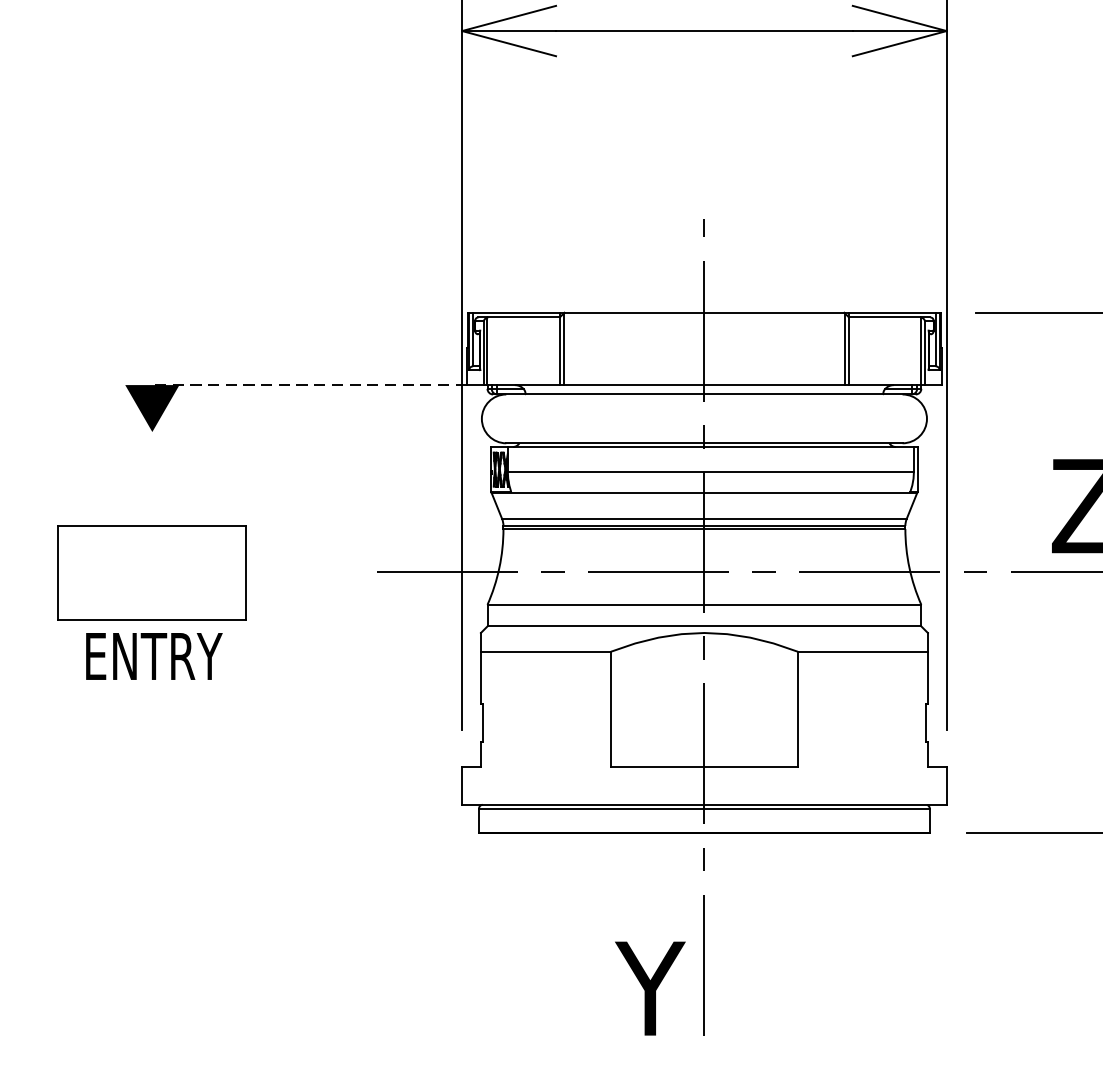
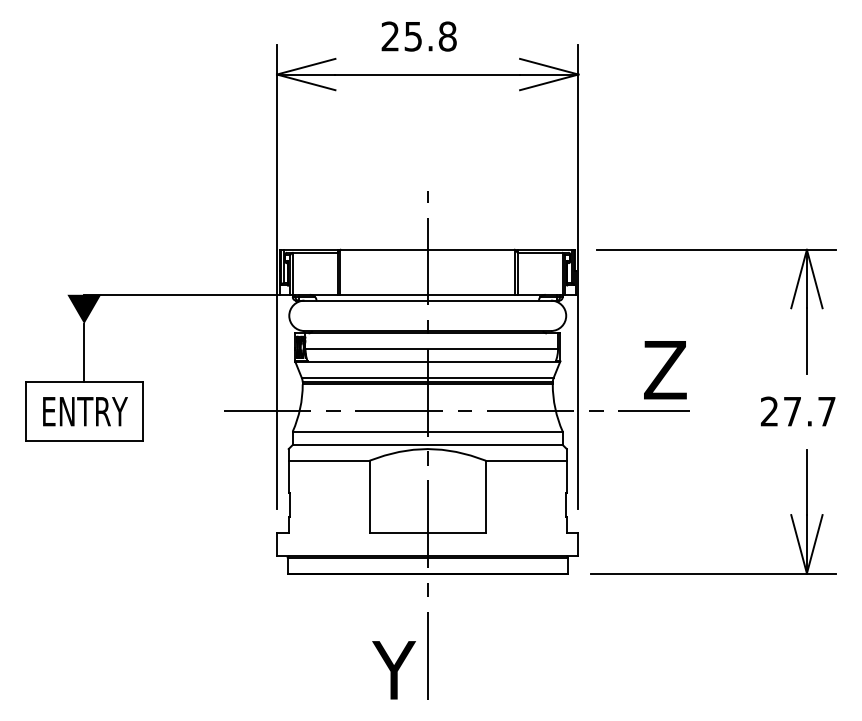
line: (310, 384) -> (182, 294), dashed -> solid
line: (152, 479) -> (84, 353), added
text: (154, 656) -> (85, 411), moved

